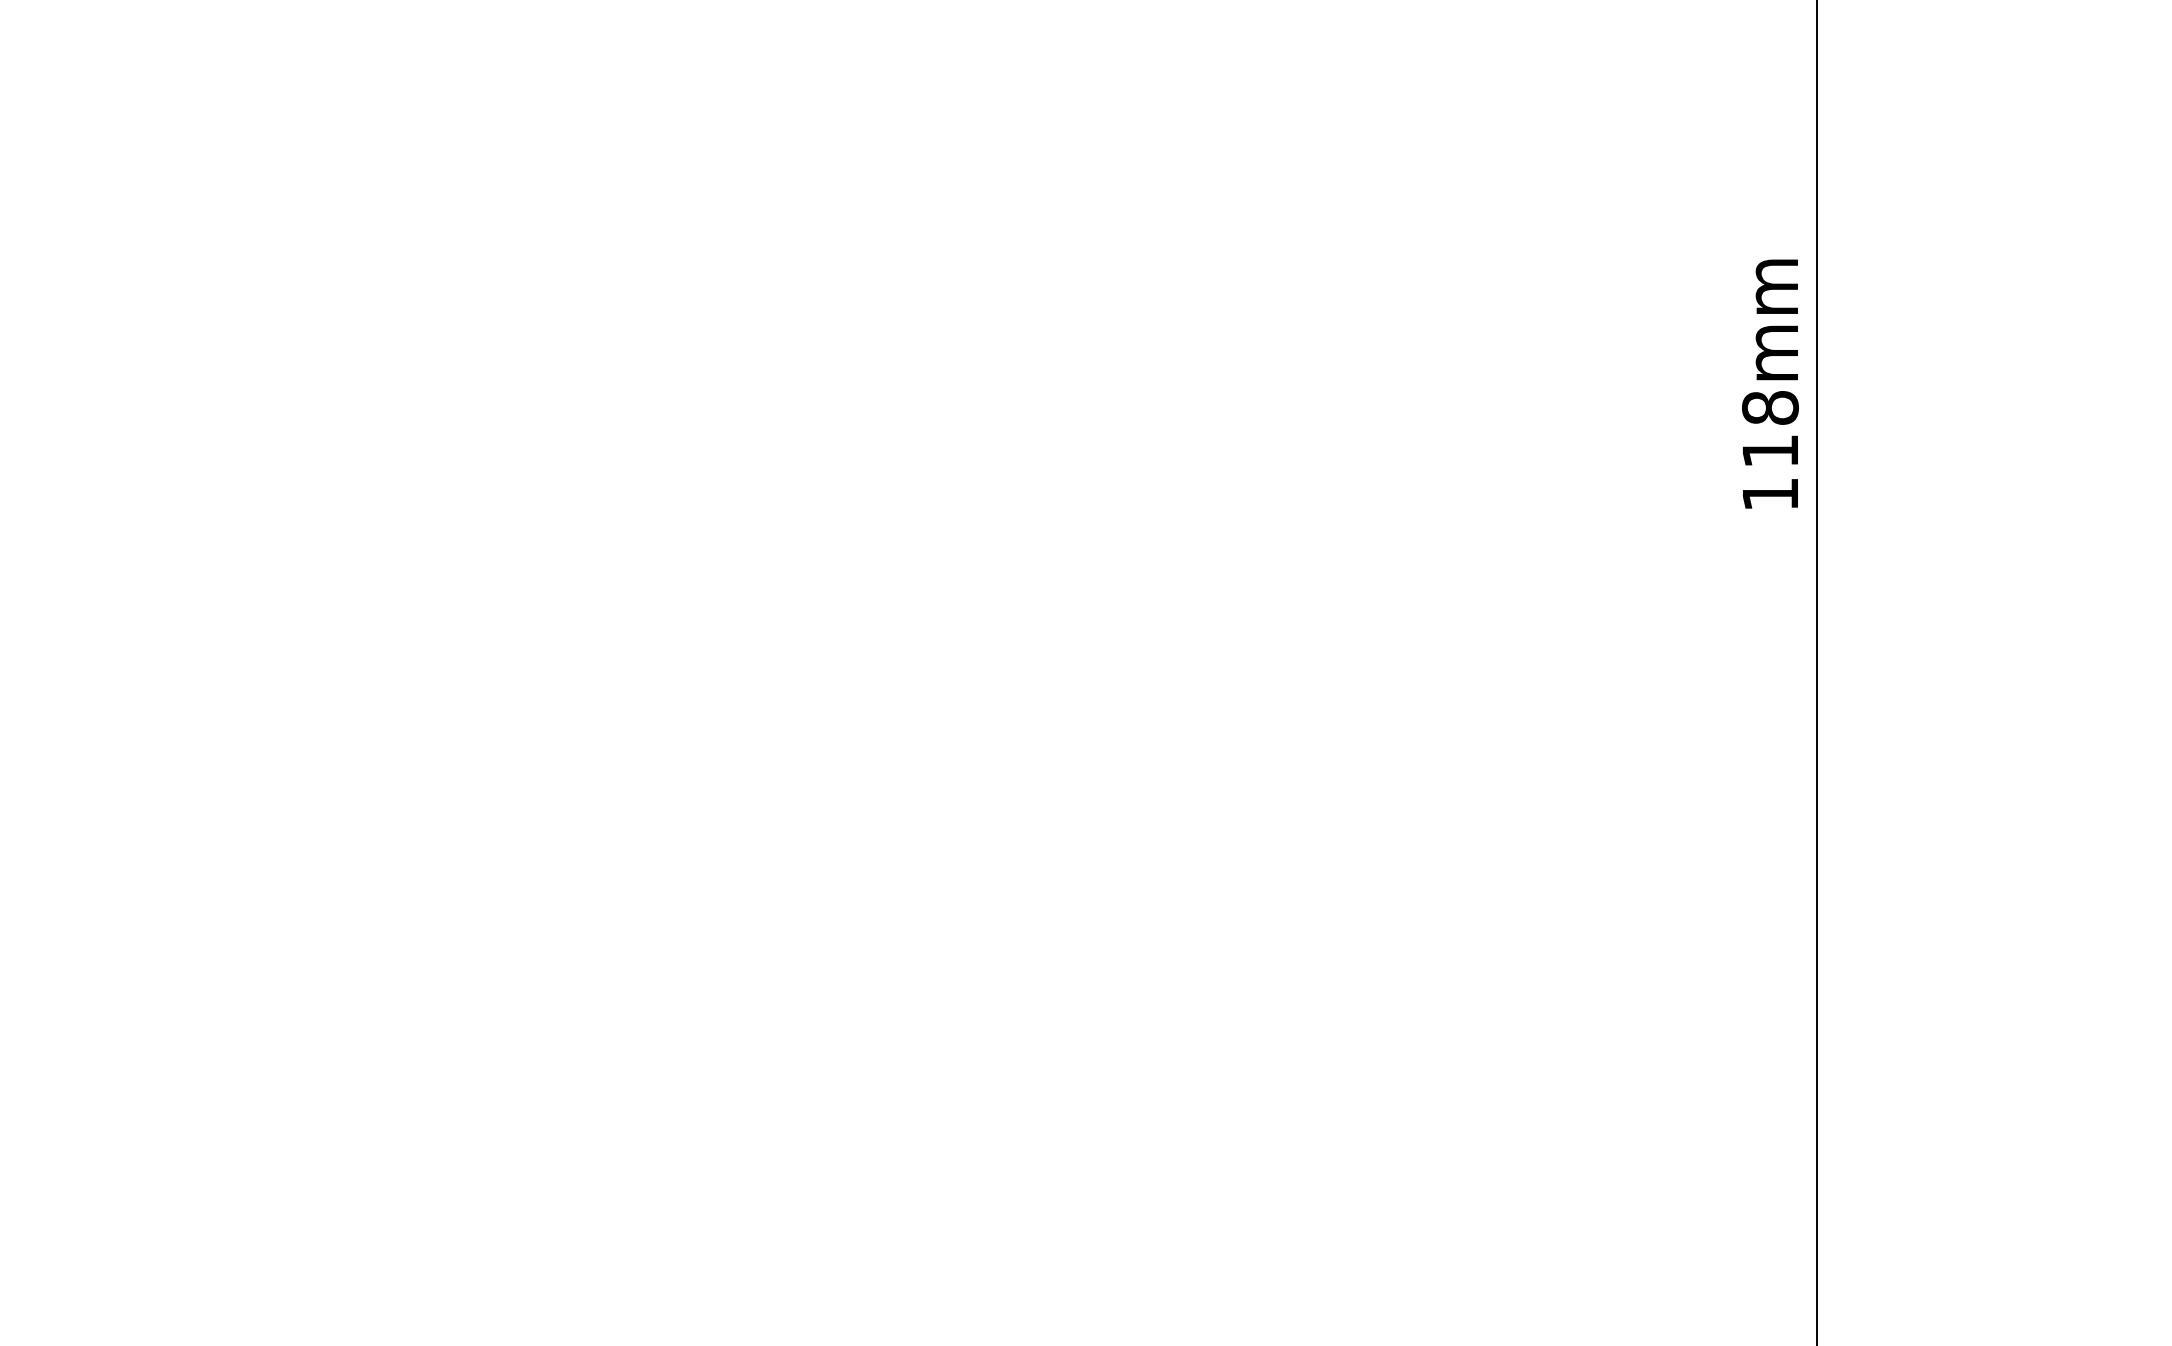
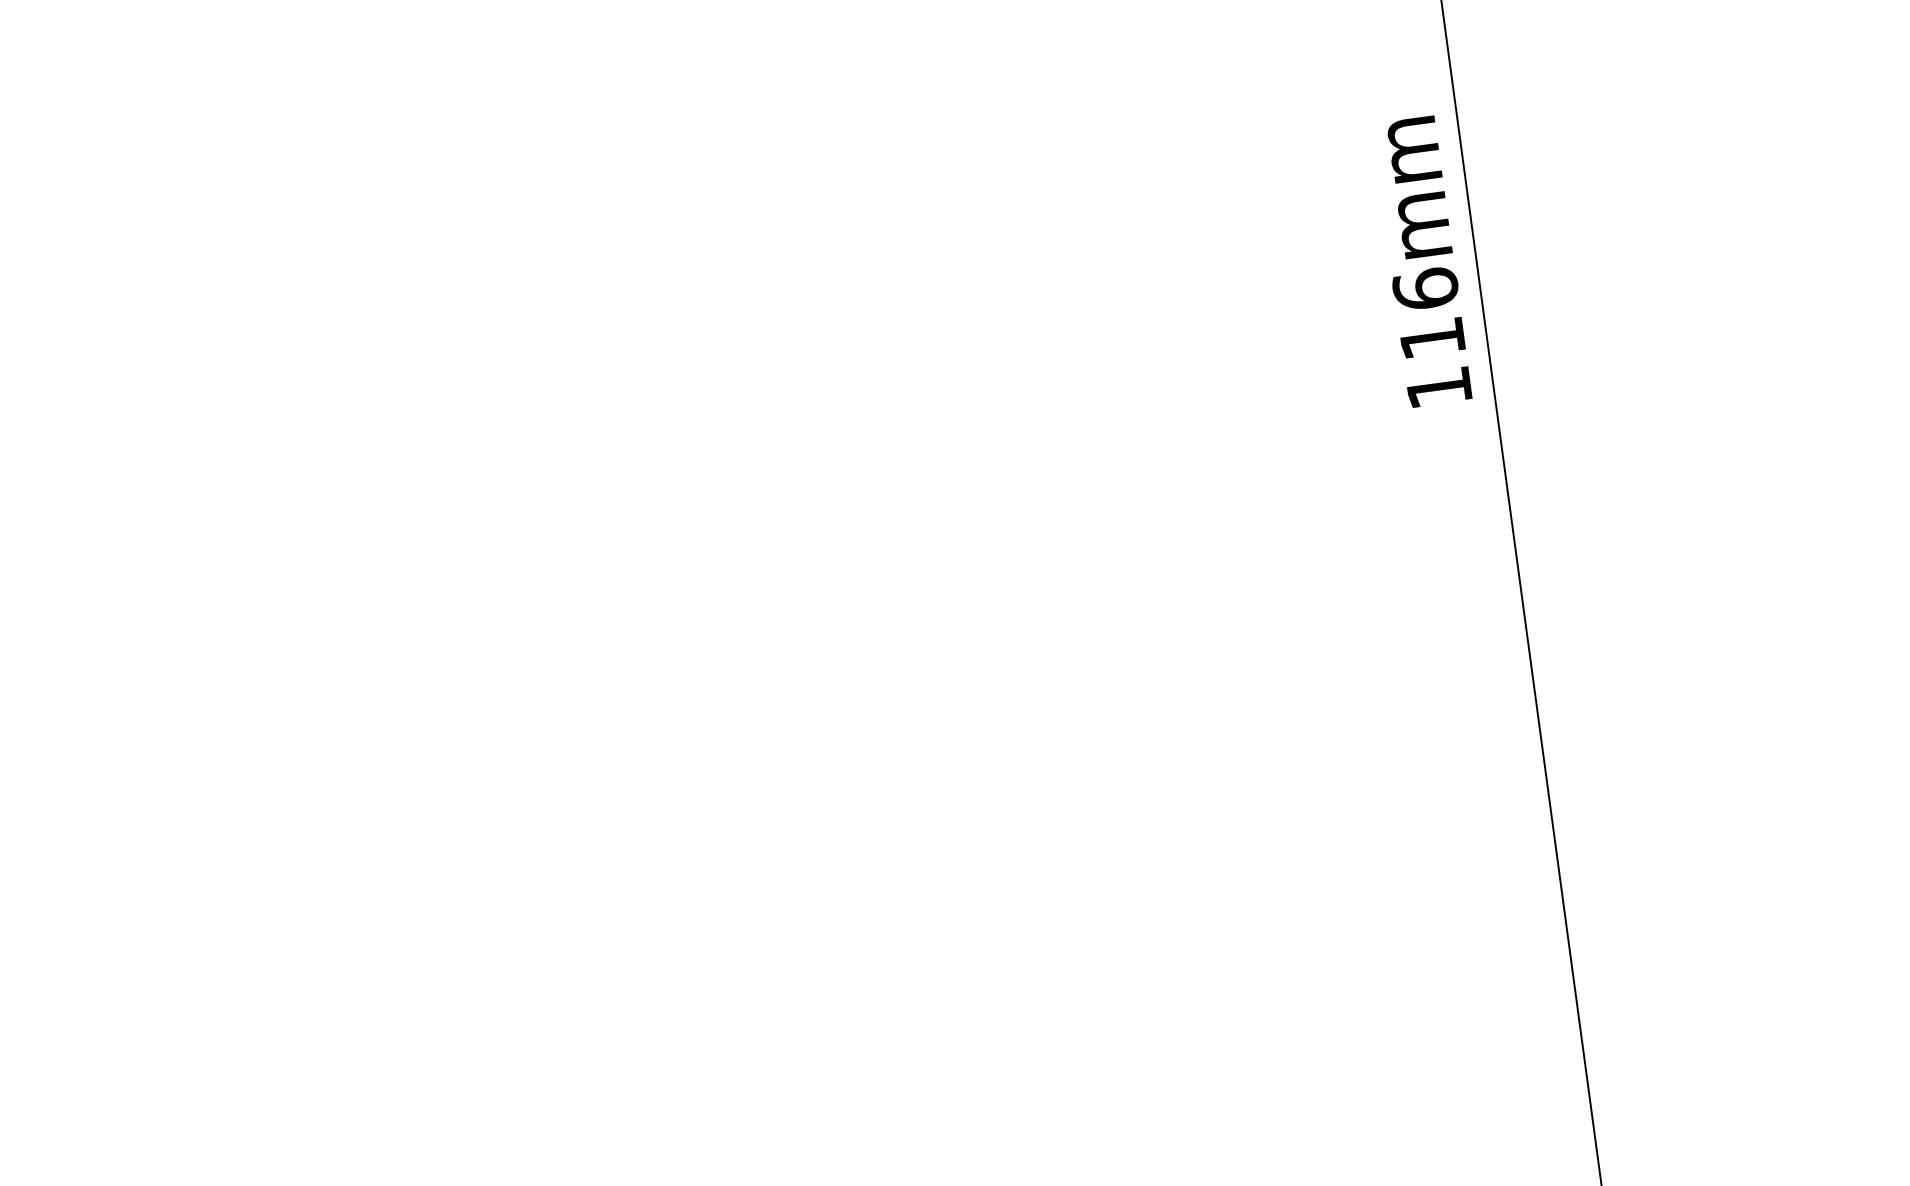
text: (1770, 407) -> (1425, 288), 118mm -> 116mm

